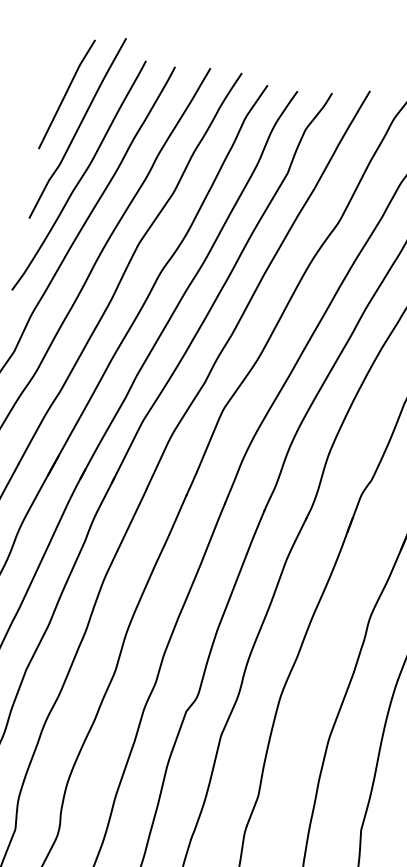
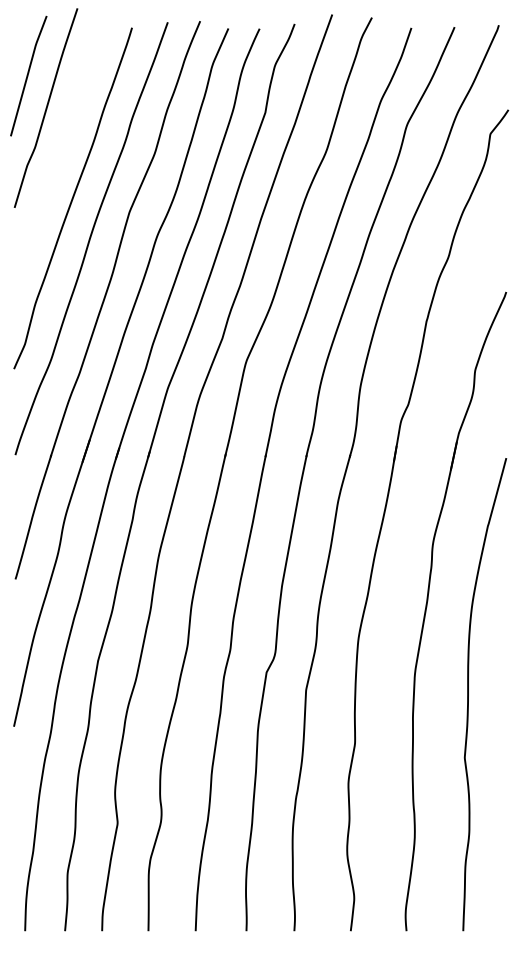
curve: (80, 177) -> (58, 156), removed

